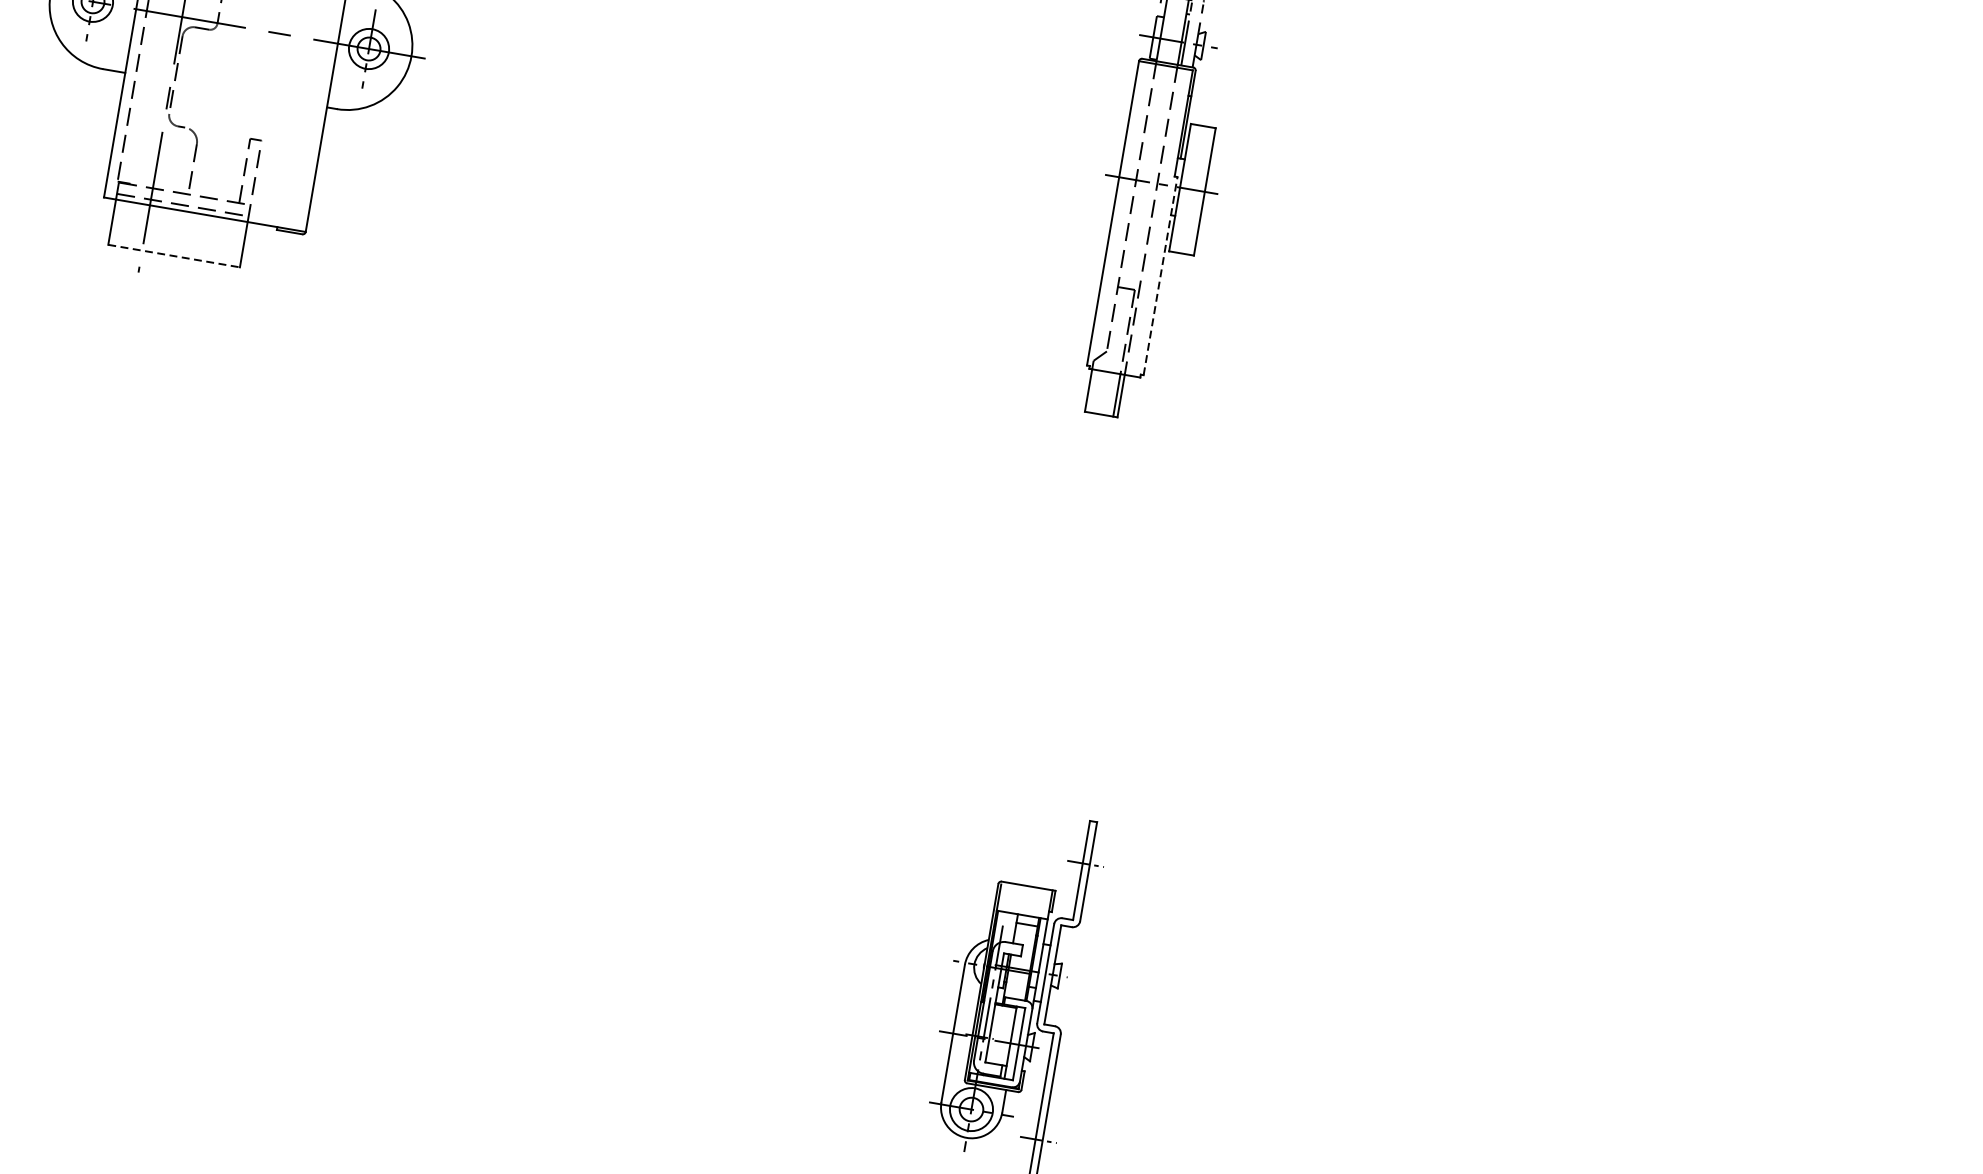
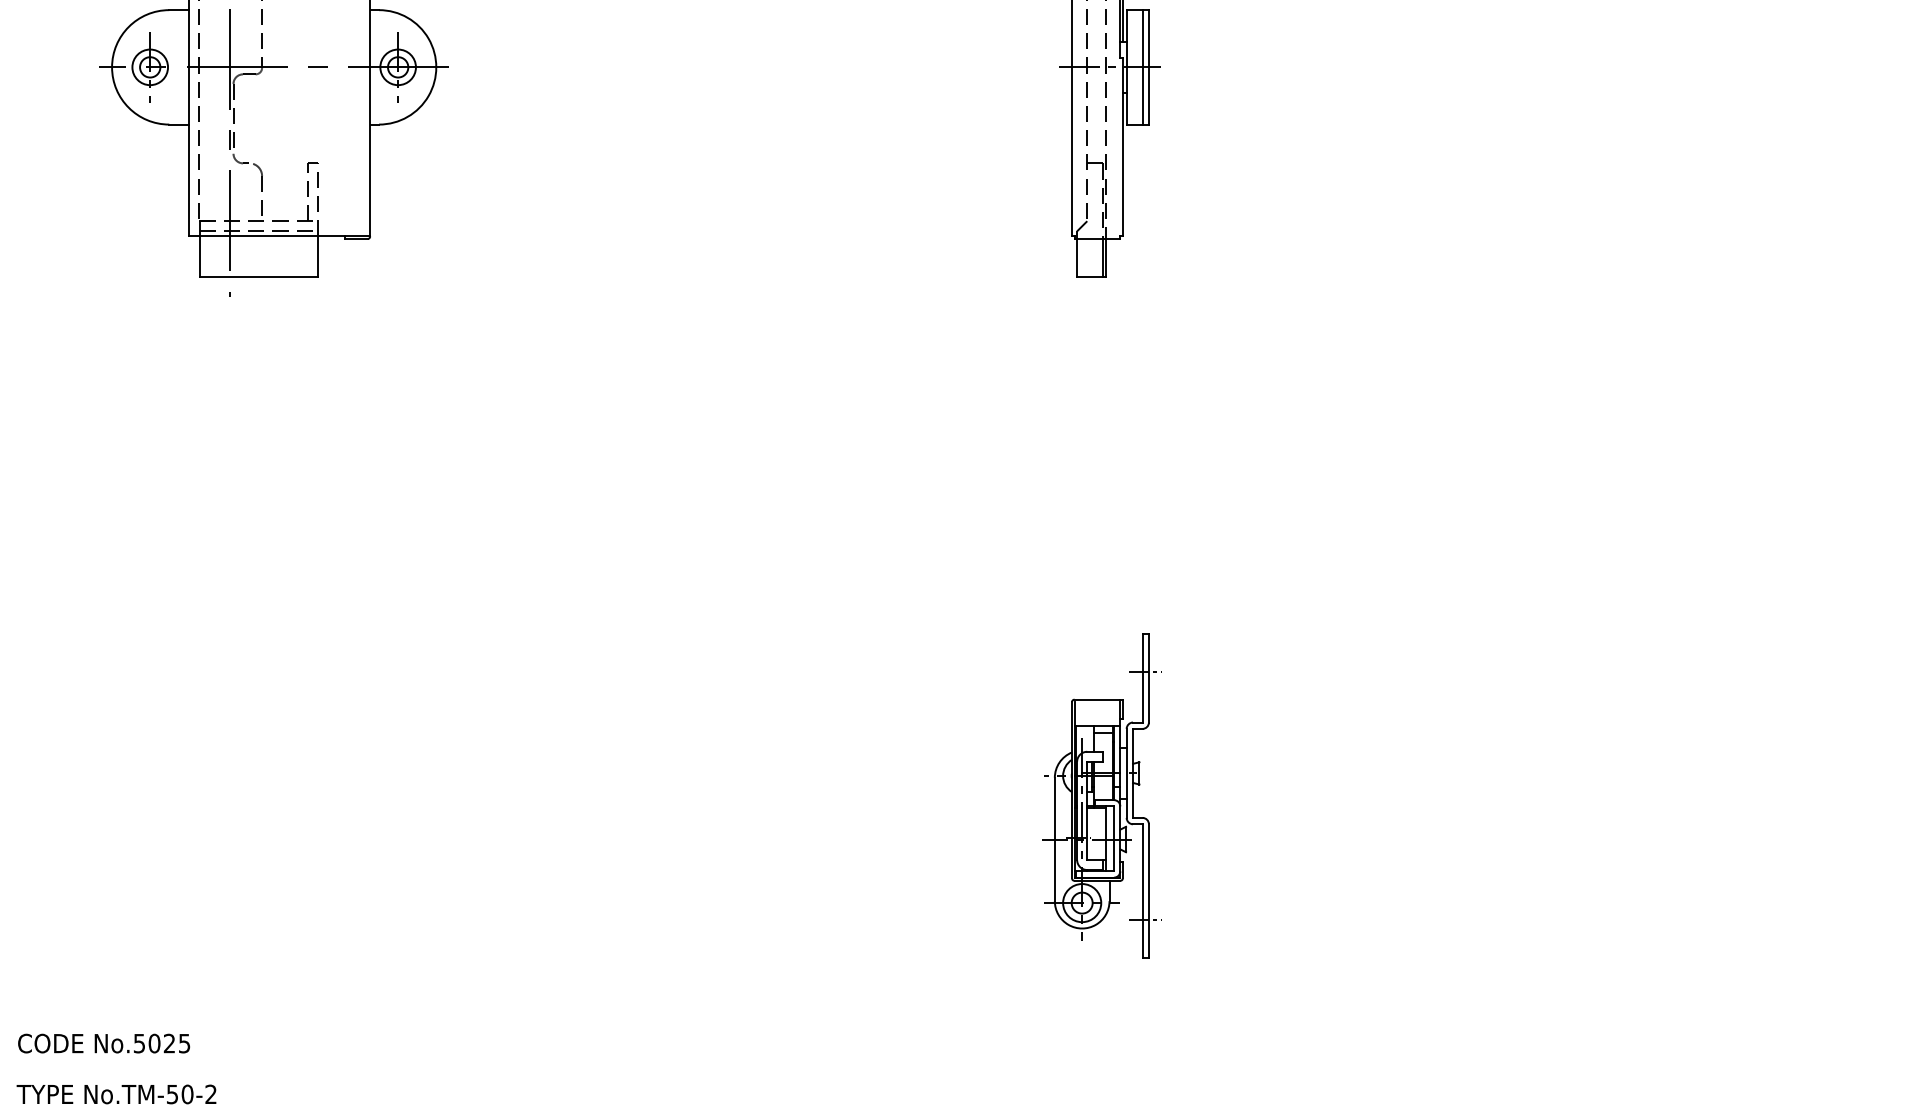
line: (1197, 190) -> (1142, 67), added
line: (174, 256) -> (259, 277), dashed -> solid
line: (1160, 274) -> (1122, 146), dashed -> solid

